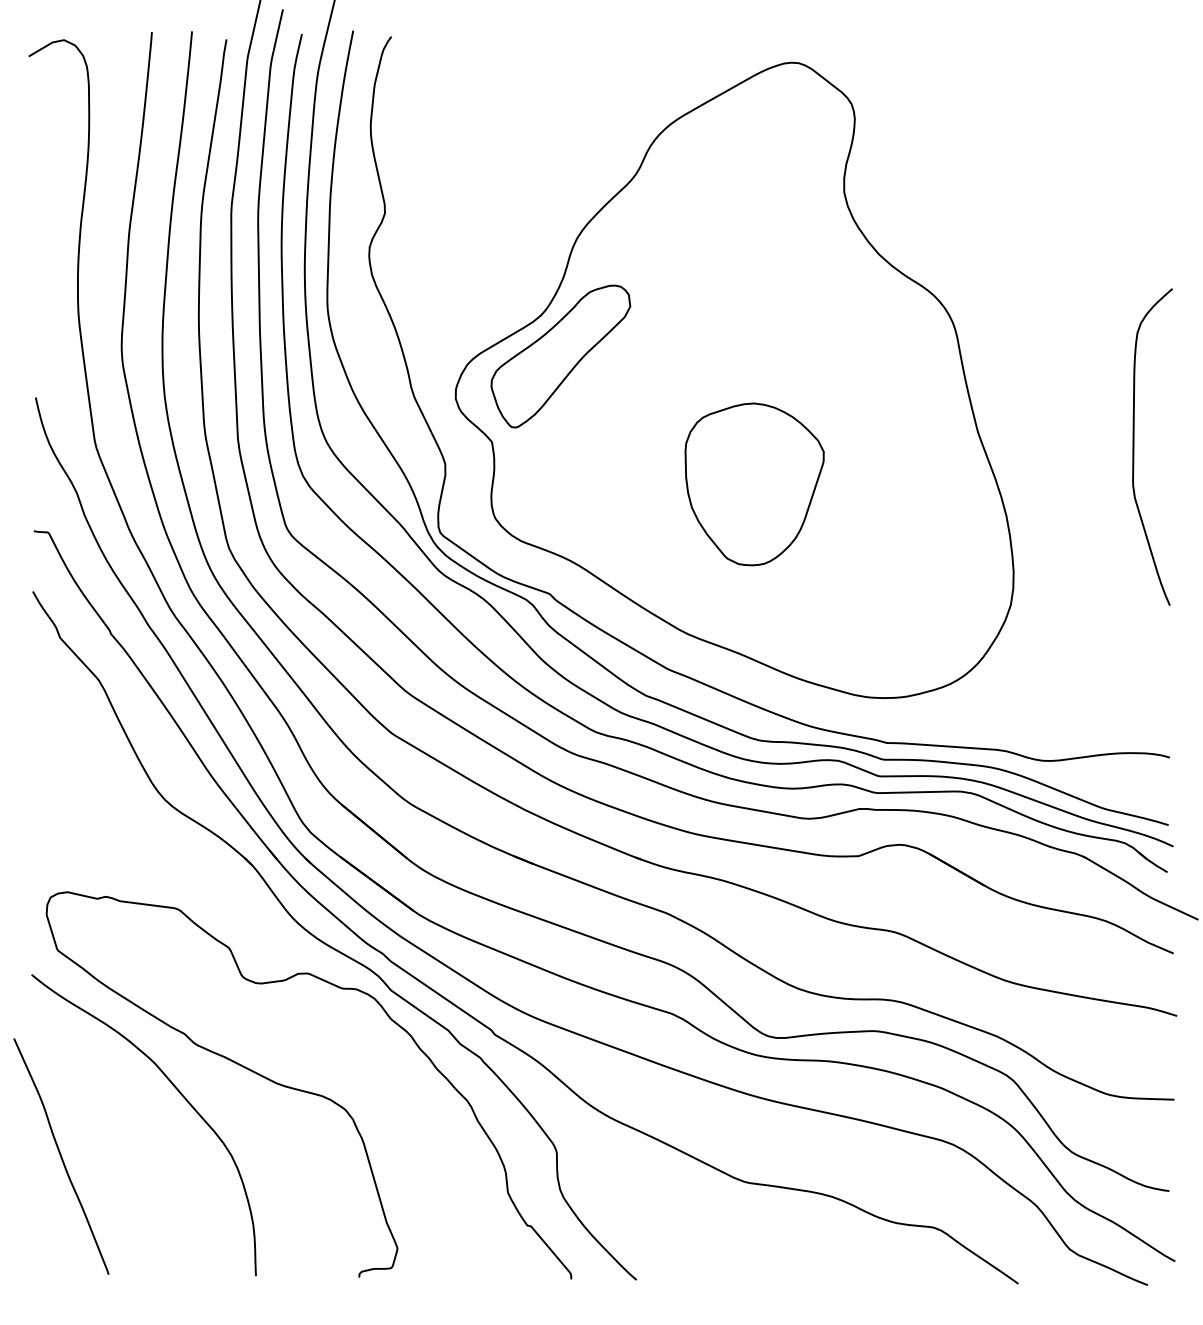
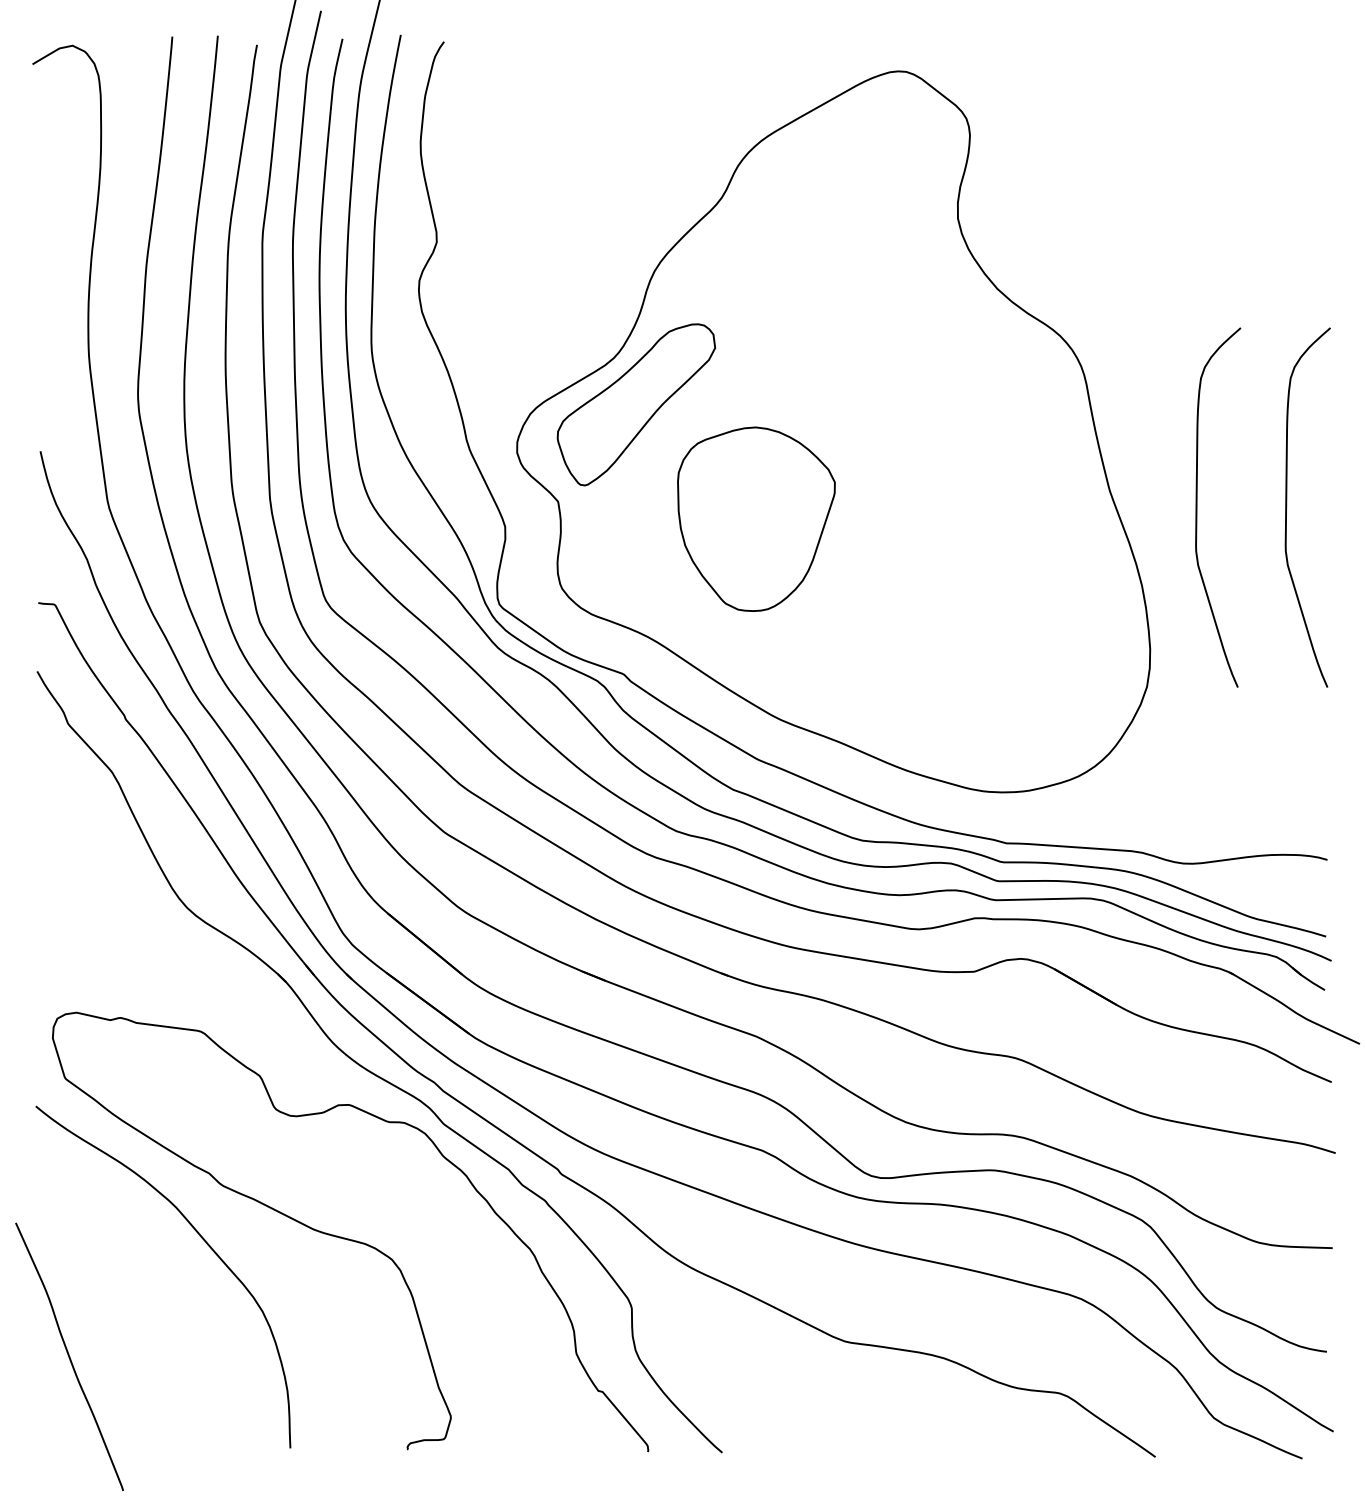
curve: (1055, 446) -> (1197, 506), added
part: (754, 484) -> (756, 519), moved
curve: (61, 1156) -> (69, 1356), moved

